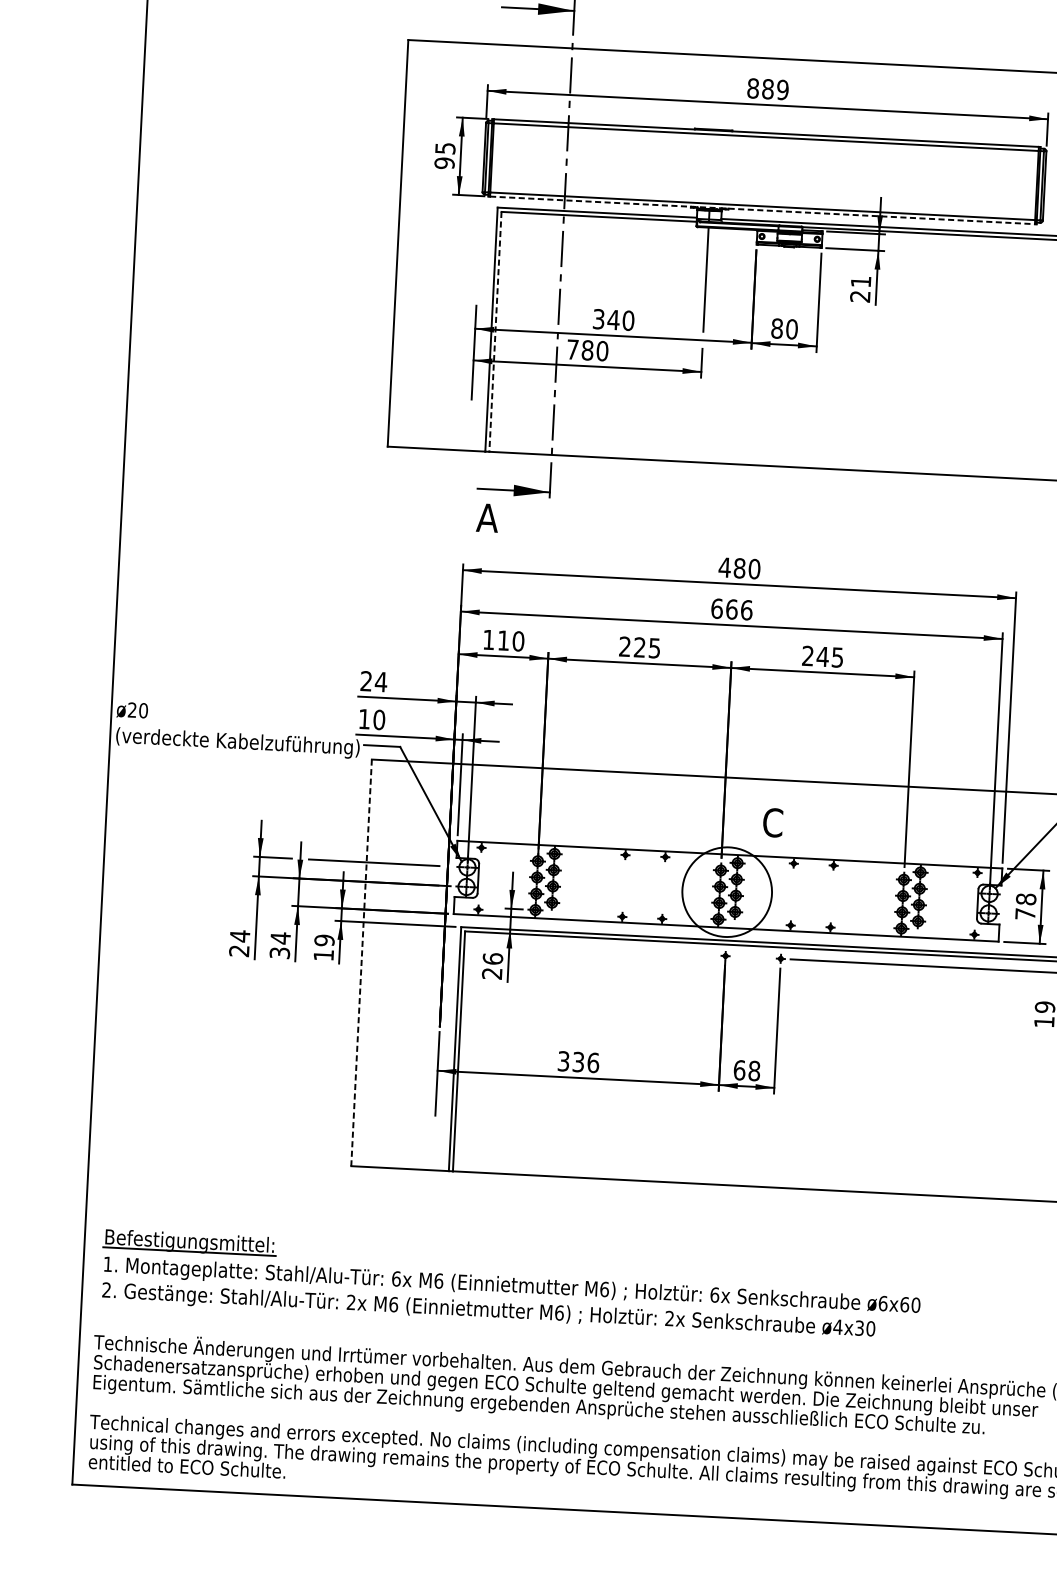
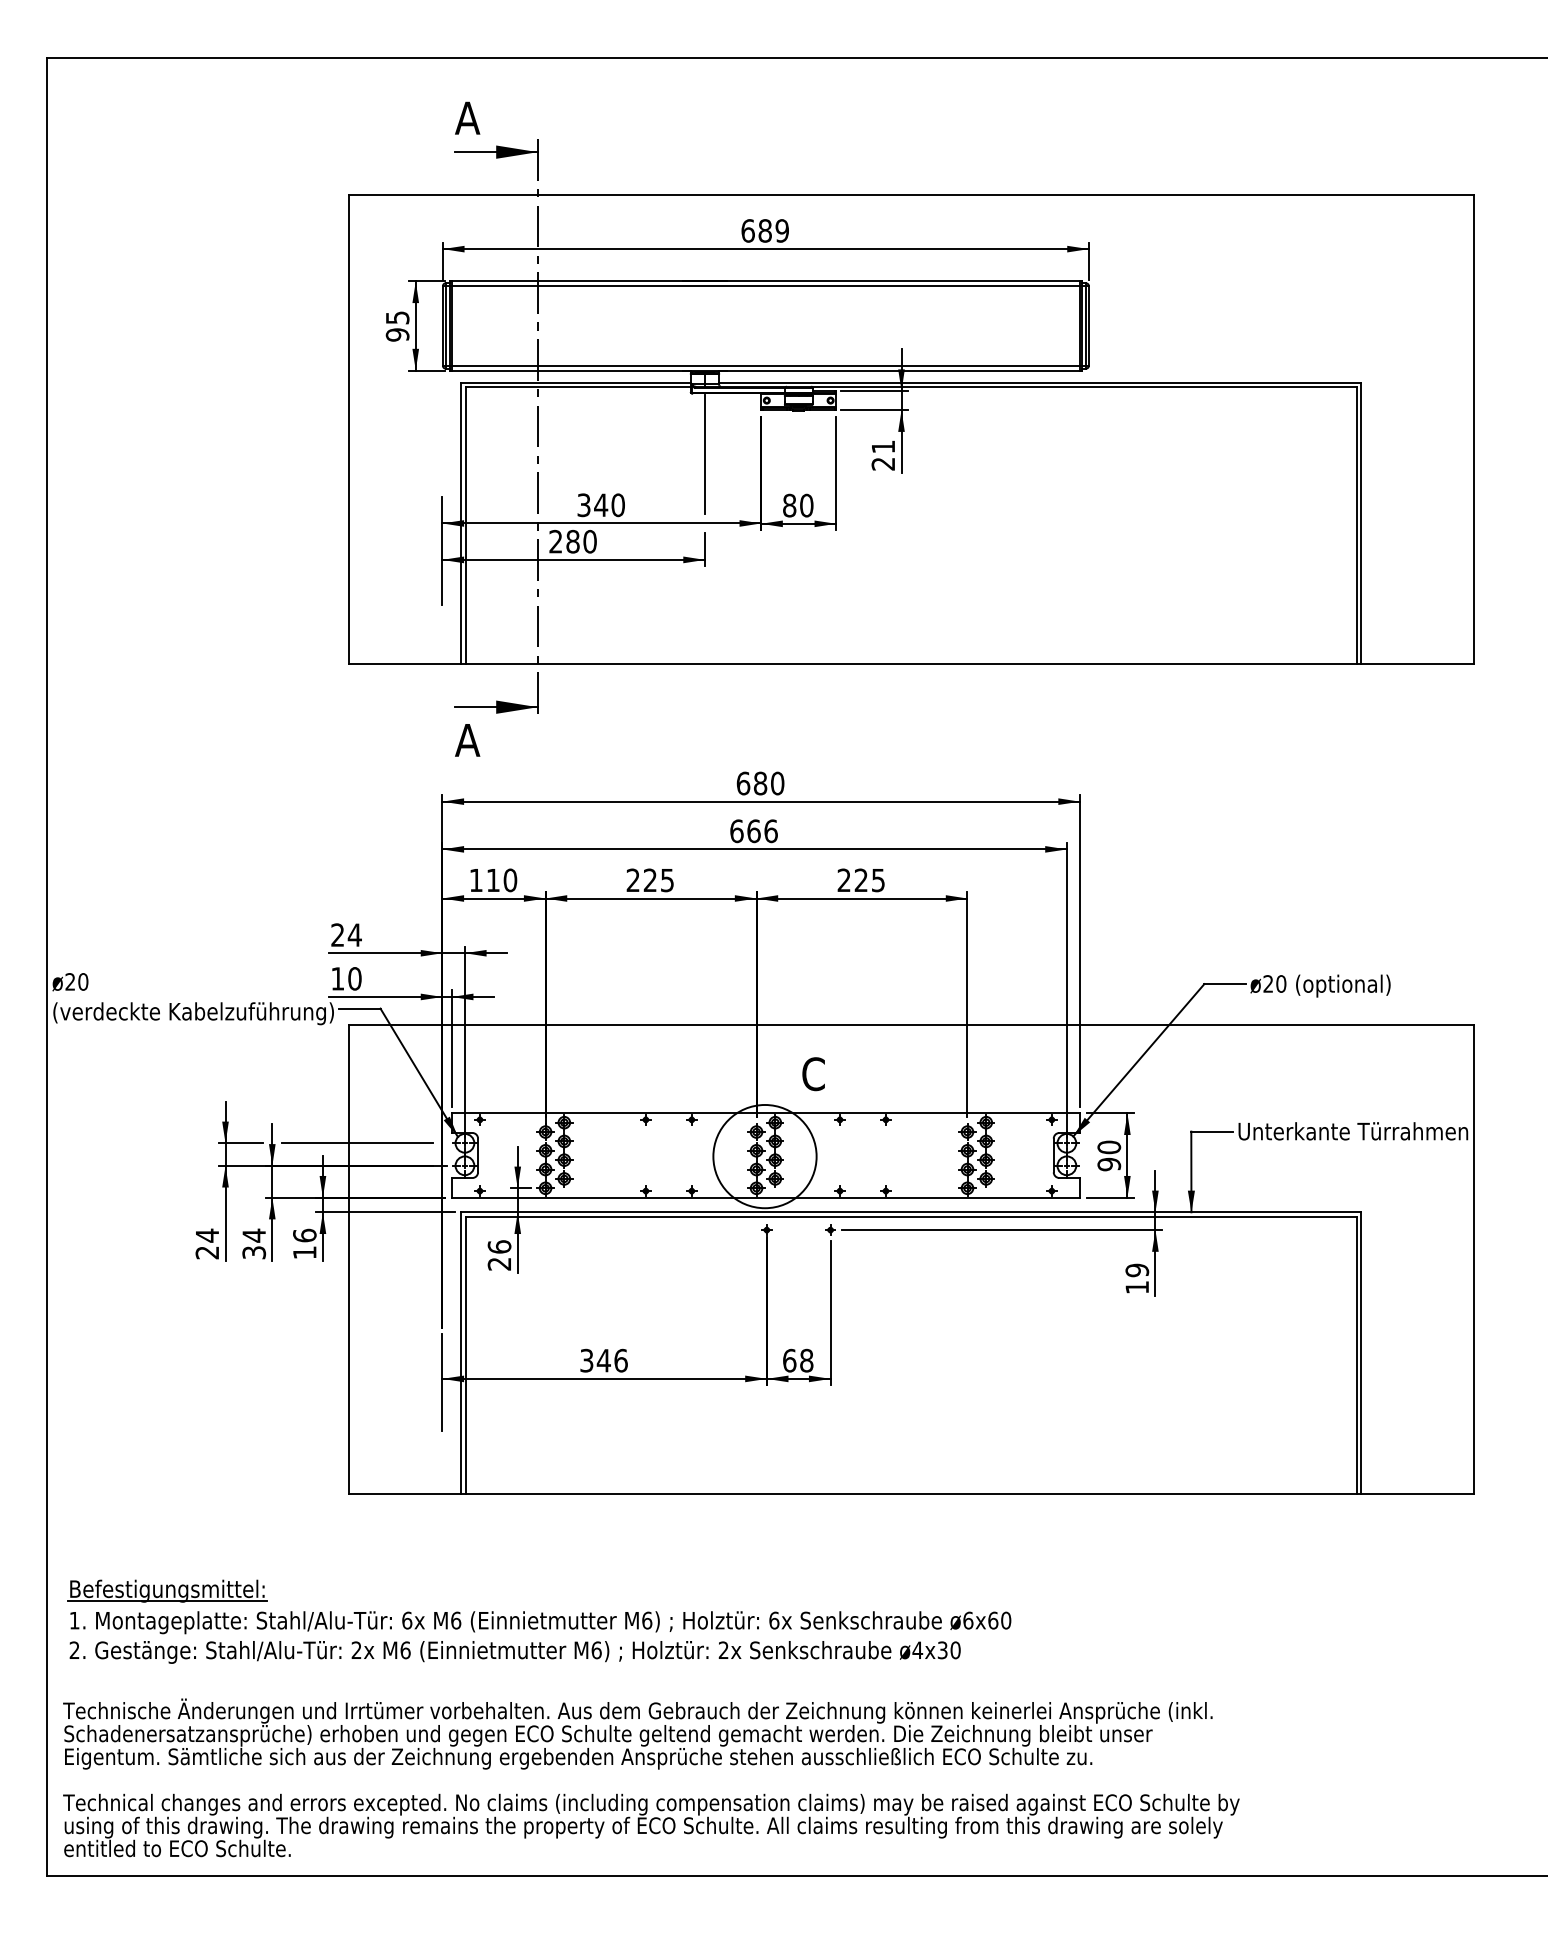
text: (752, 88) -> (747, 230), 889 -> 689
line: (763, 210) -> (766, 370), dashed -> solid
line: (495, 332) -> (465, 526), dashed -> solid
text: (572, 349) -> (555, 541), 780 -> 280
text: (724, 567) -> (743, 783), 480 -> 680
text: (823, 656) -> (861, 879), 245 -> 225
text: (1026, 906) -> (1109, 1155), 78 -> 90
text: (324, 940) -> (304, 1235), 19 -> 16
line: (361, 963) -> (348, 1259), dashed -> solid
text: (578, 1061) -> (603, 1360), 336 -> 346

